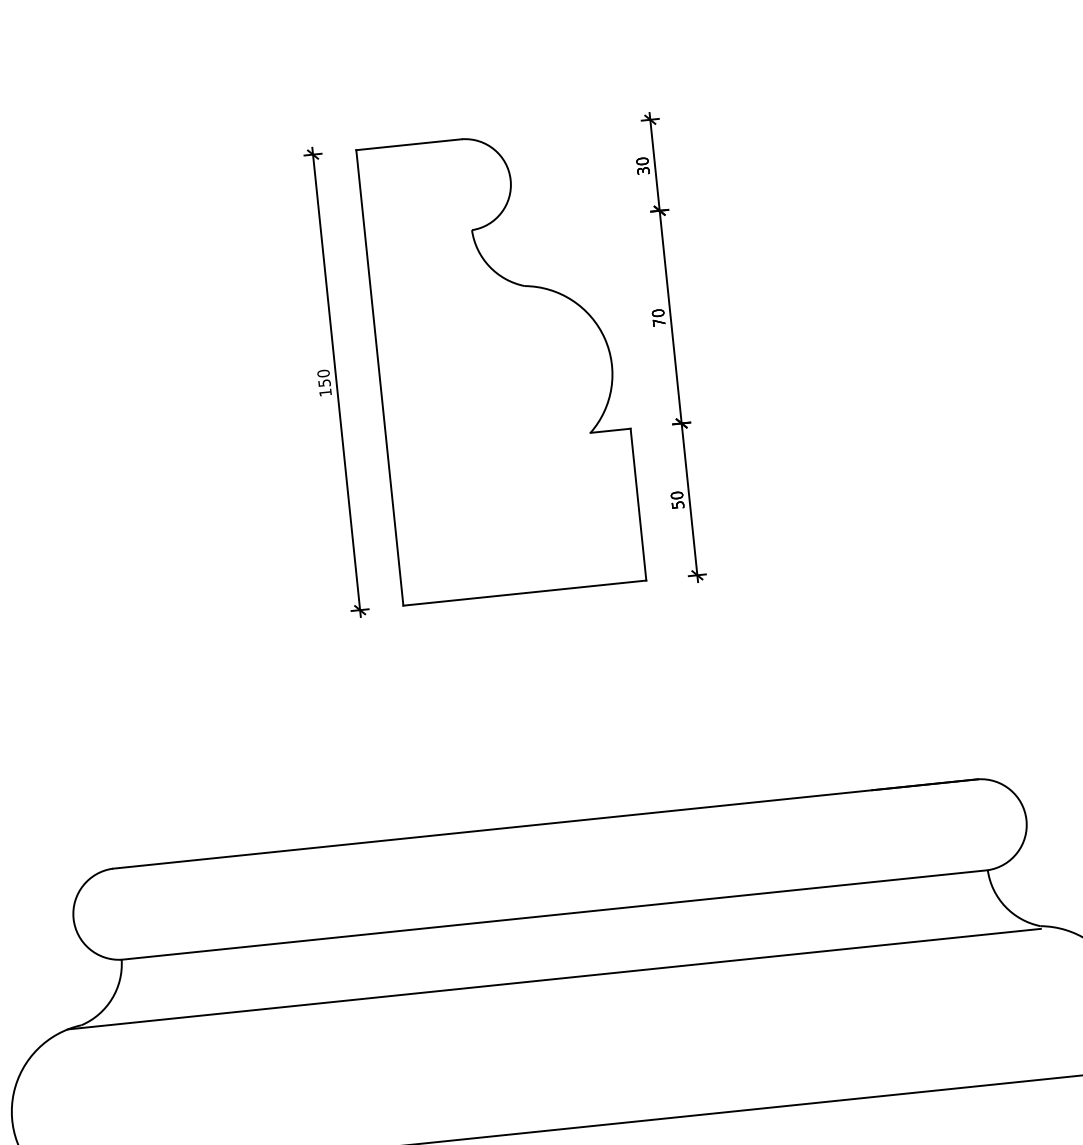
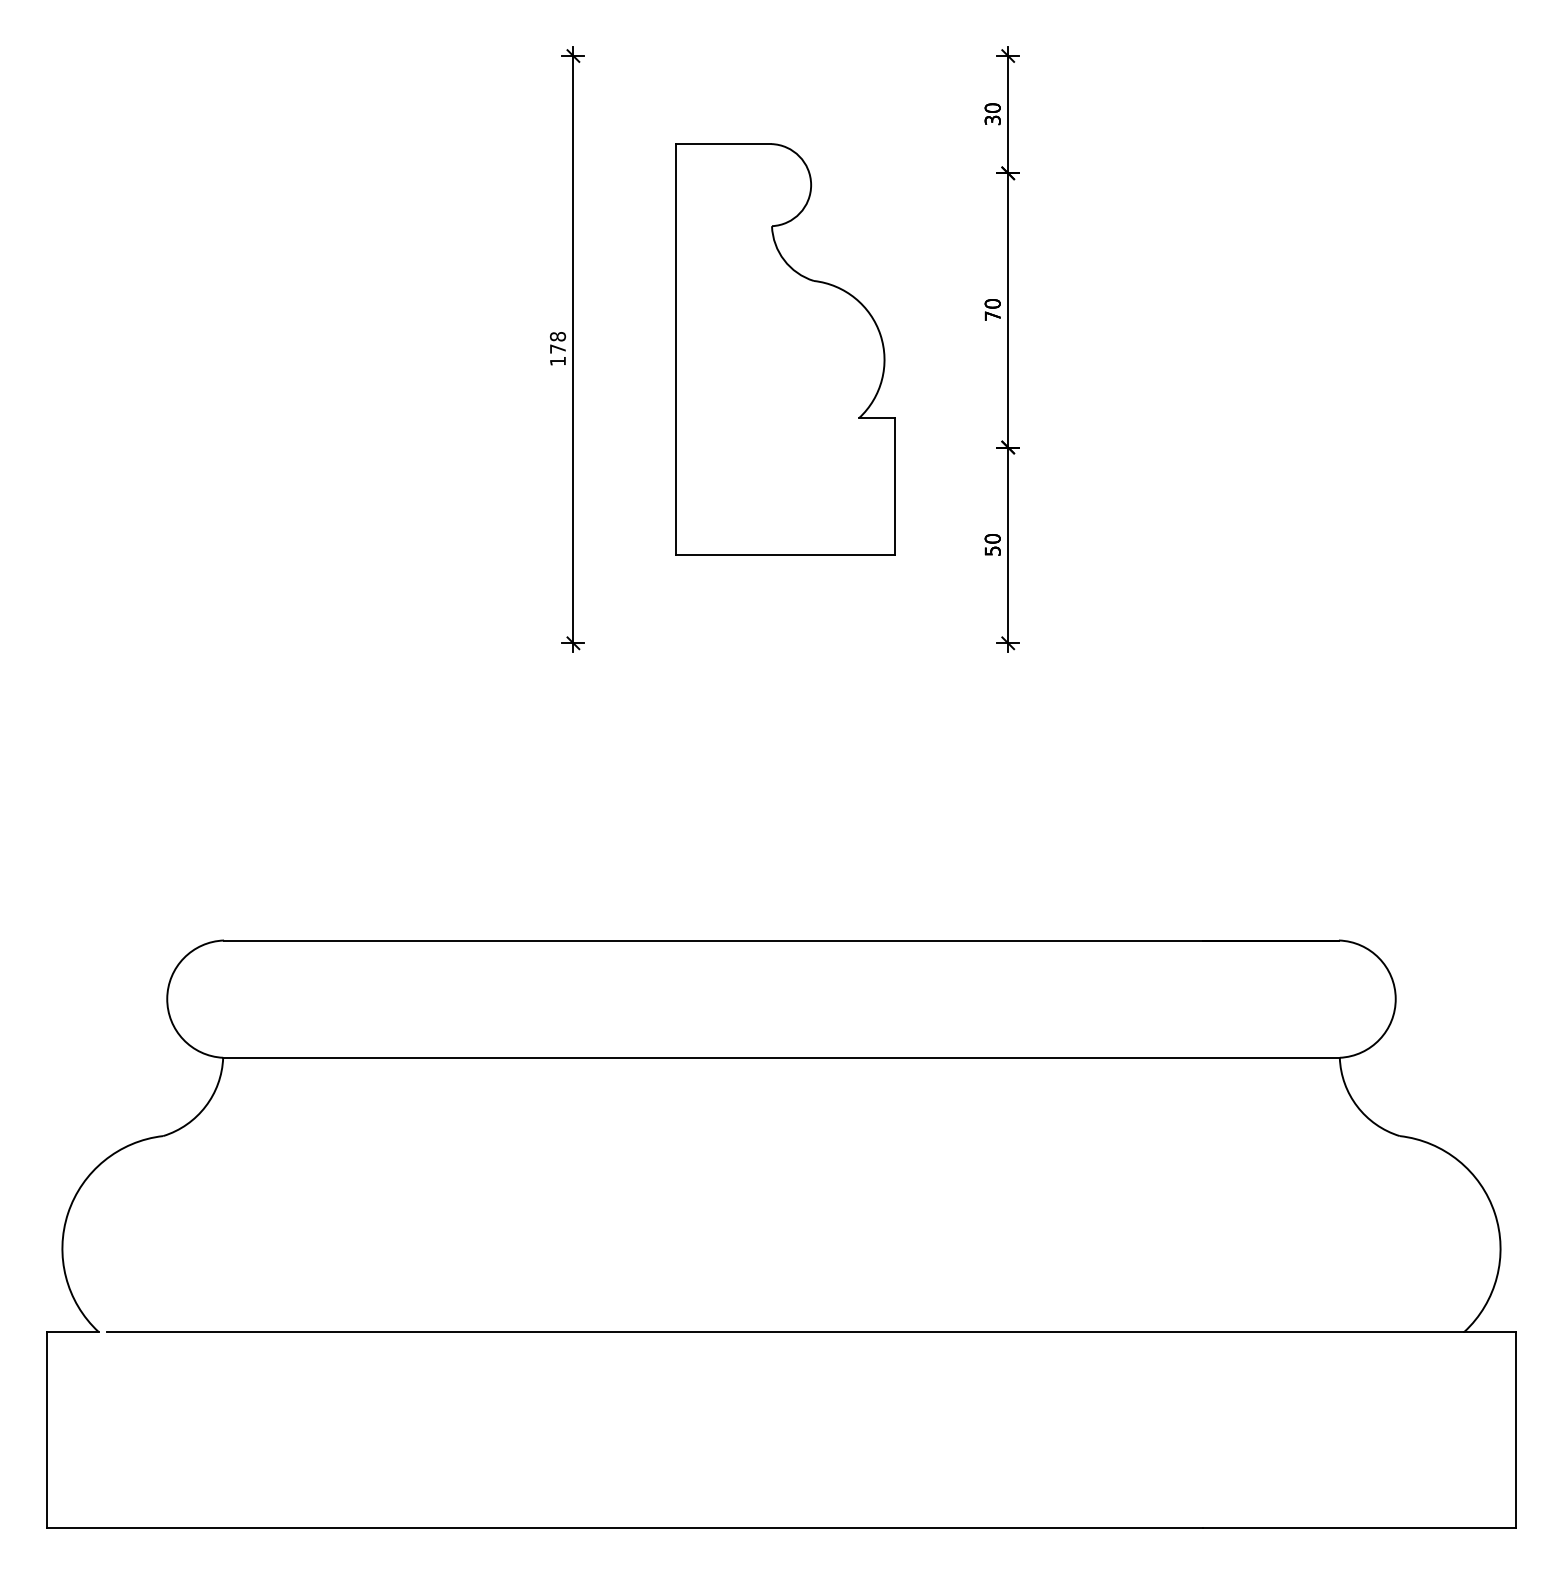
part: (501, 365) -> (785, 349), size x0.7
text: (324, 378) -> (558, 342), 150 -> 178
line: (554, 979) -> (772, 1139), removed

